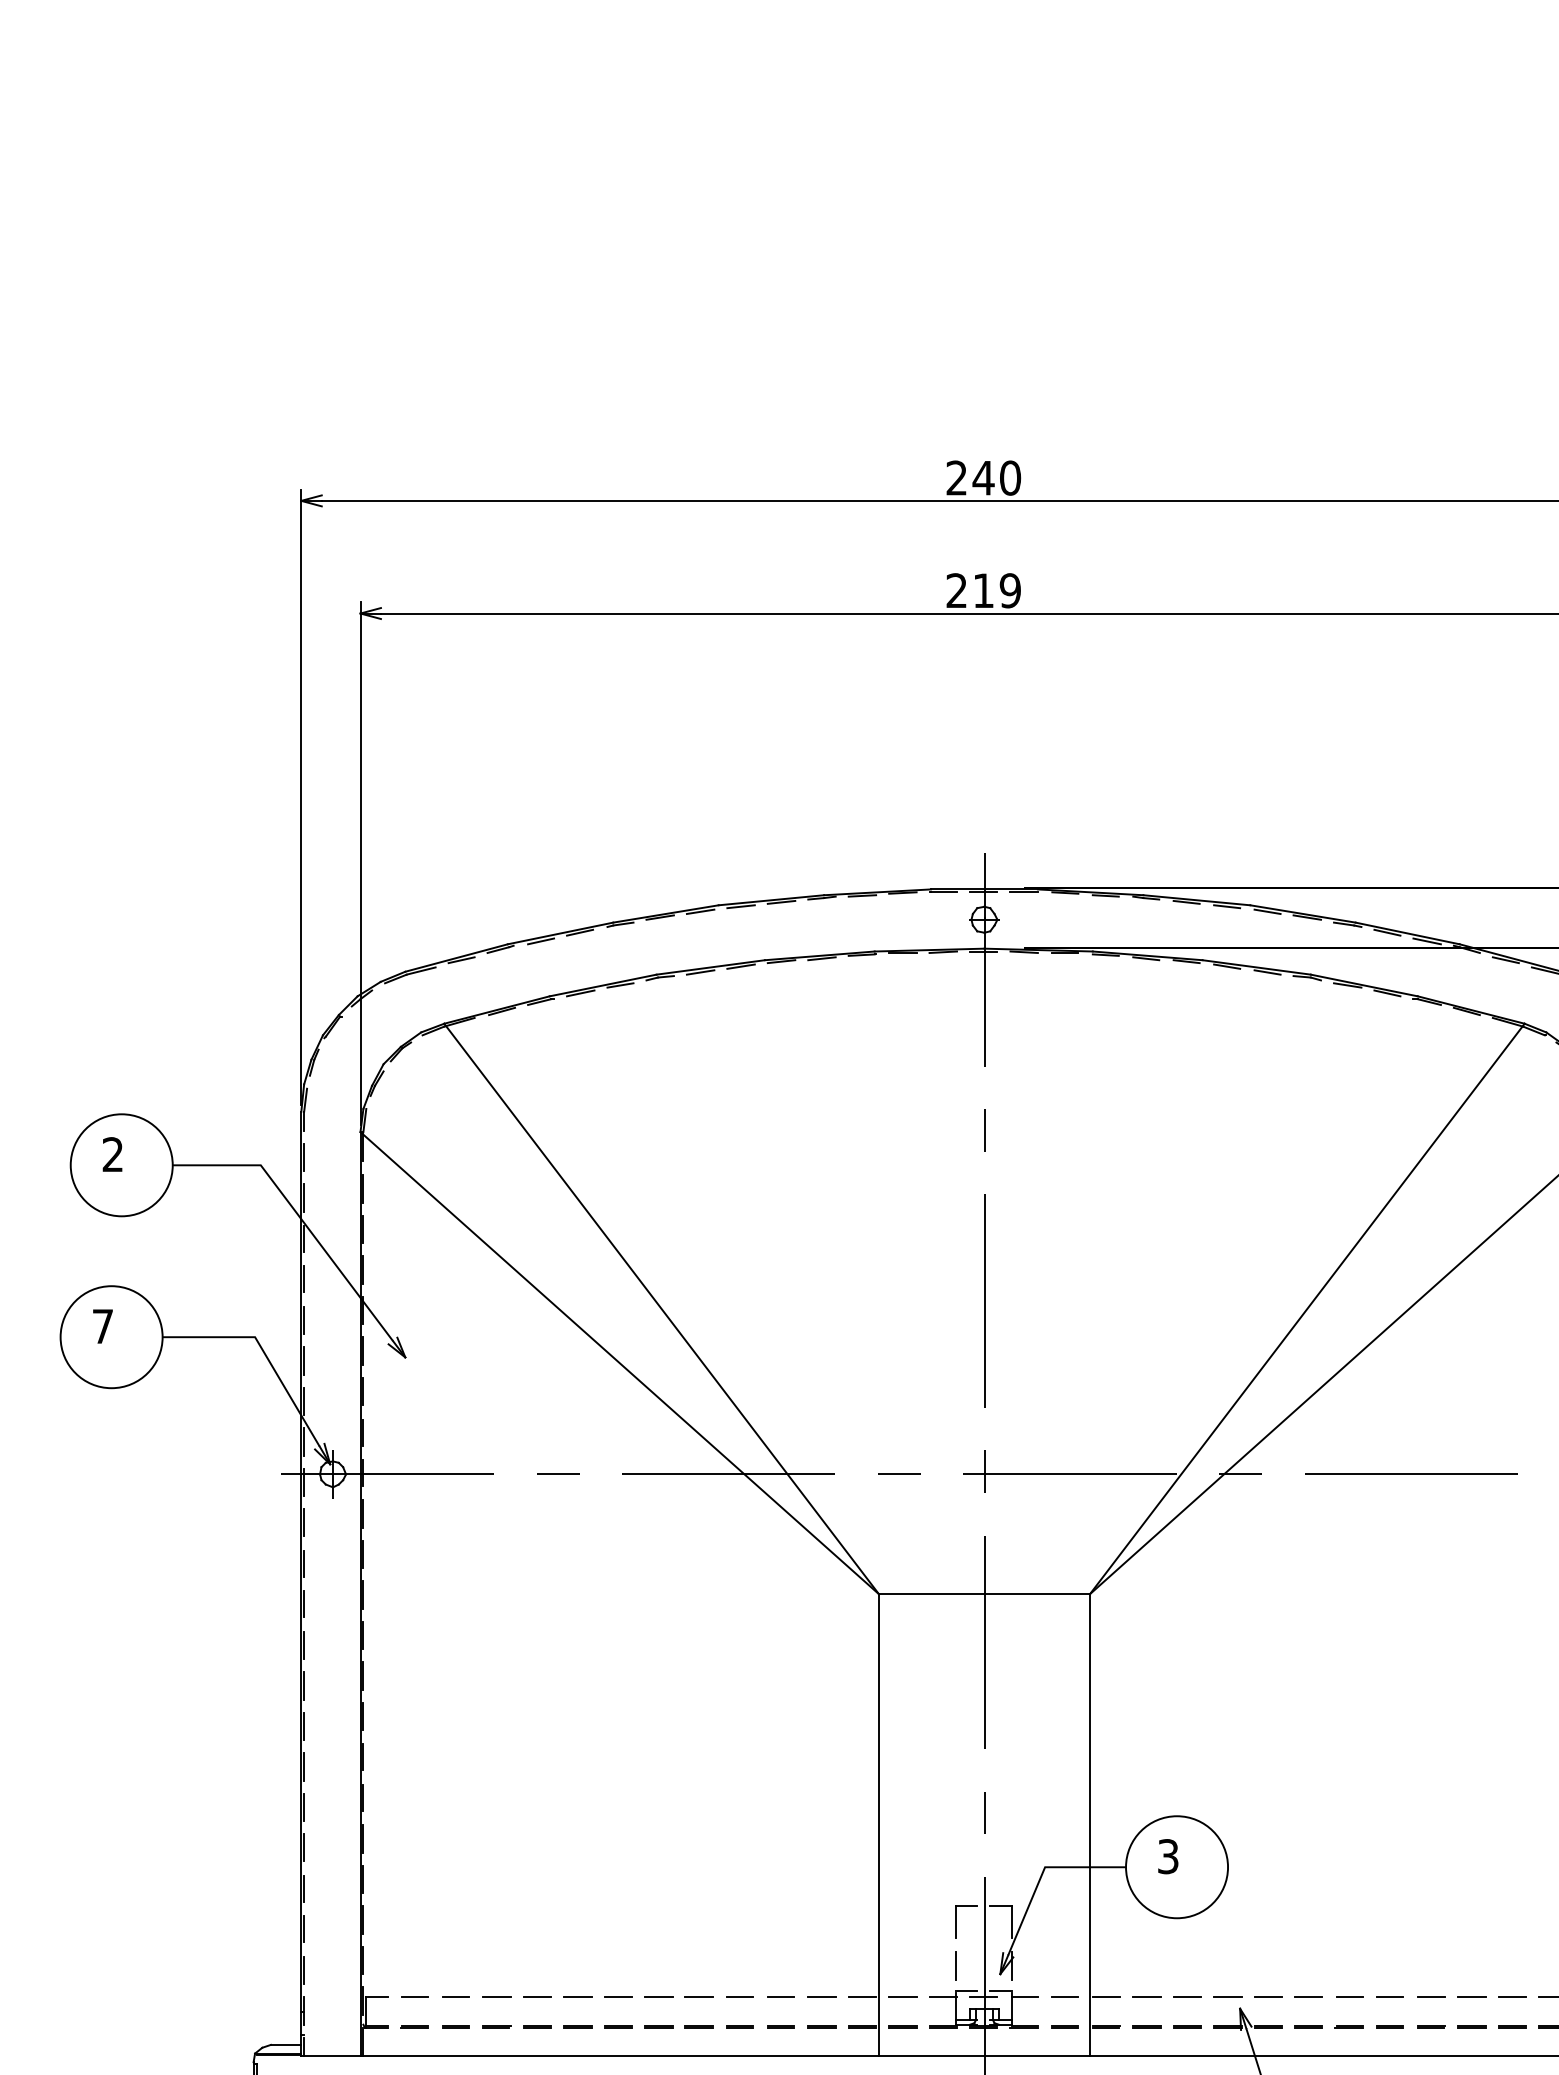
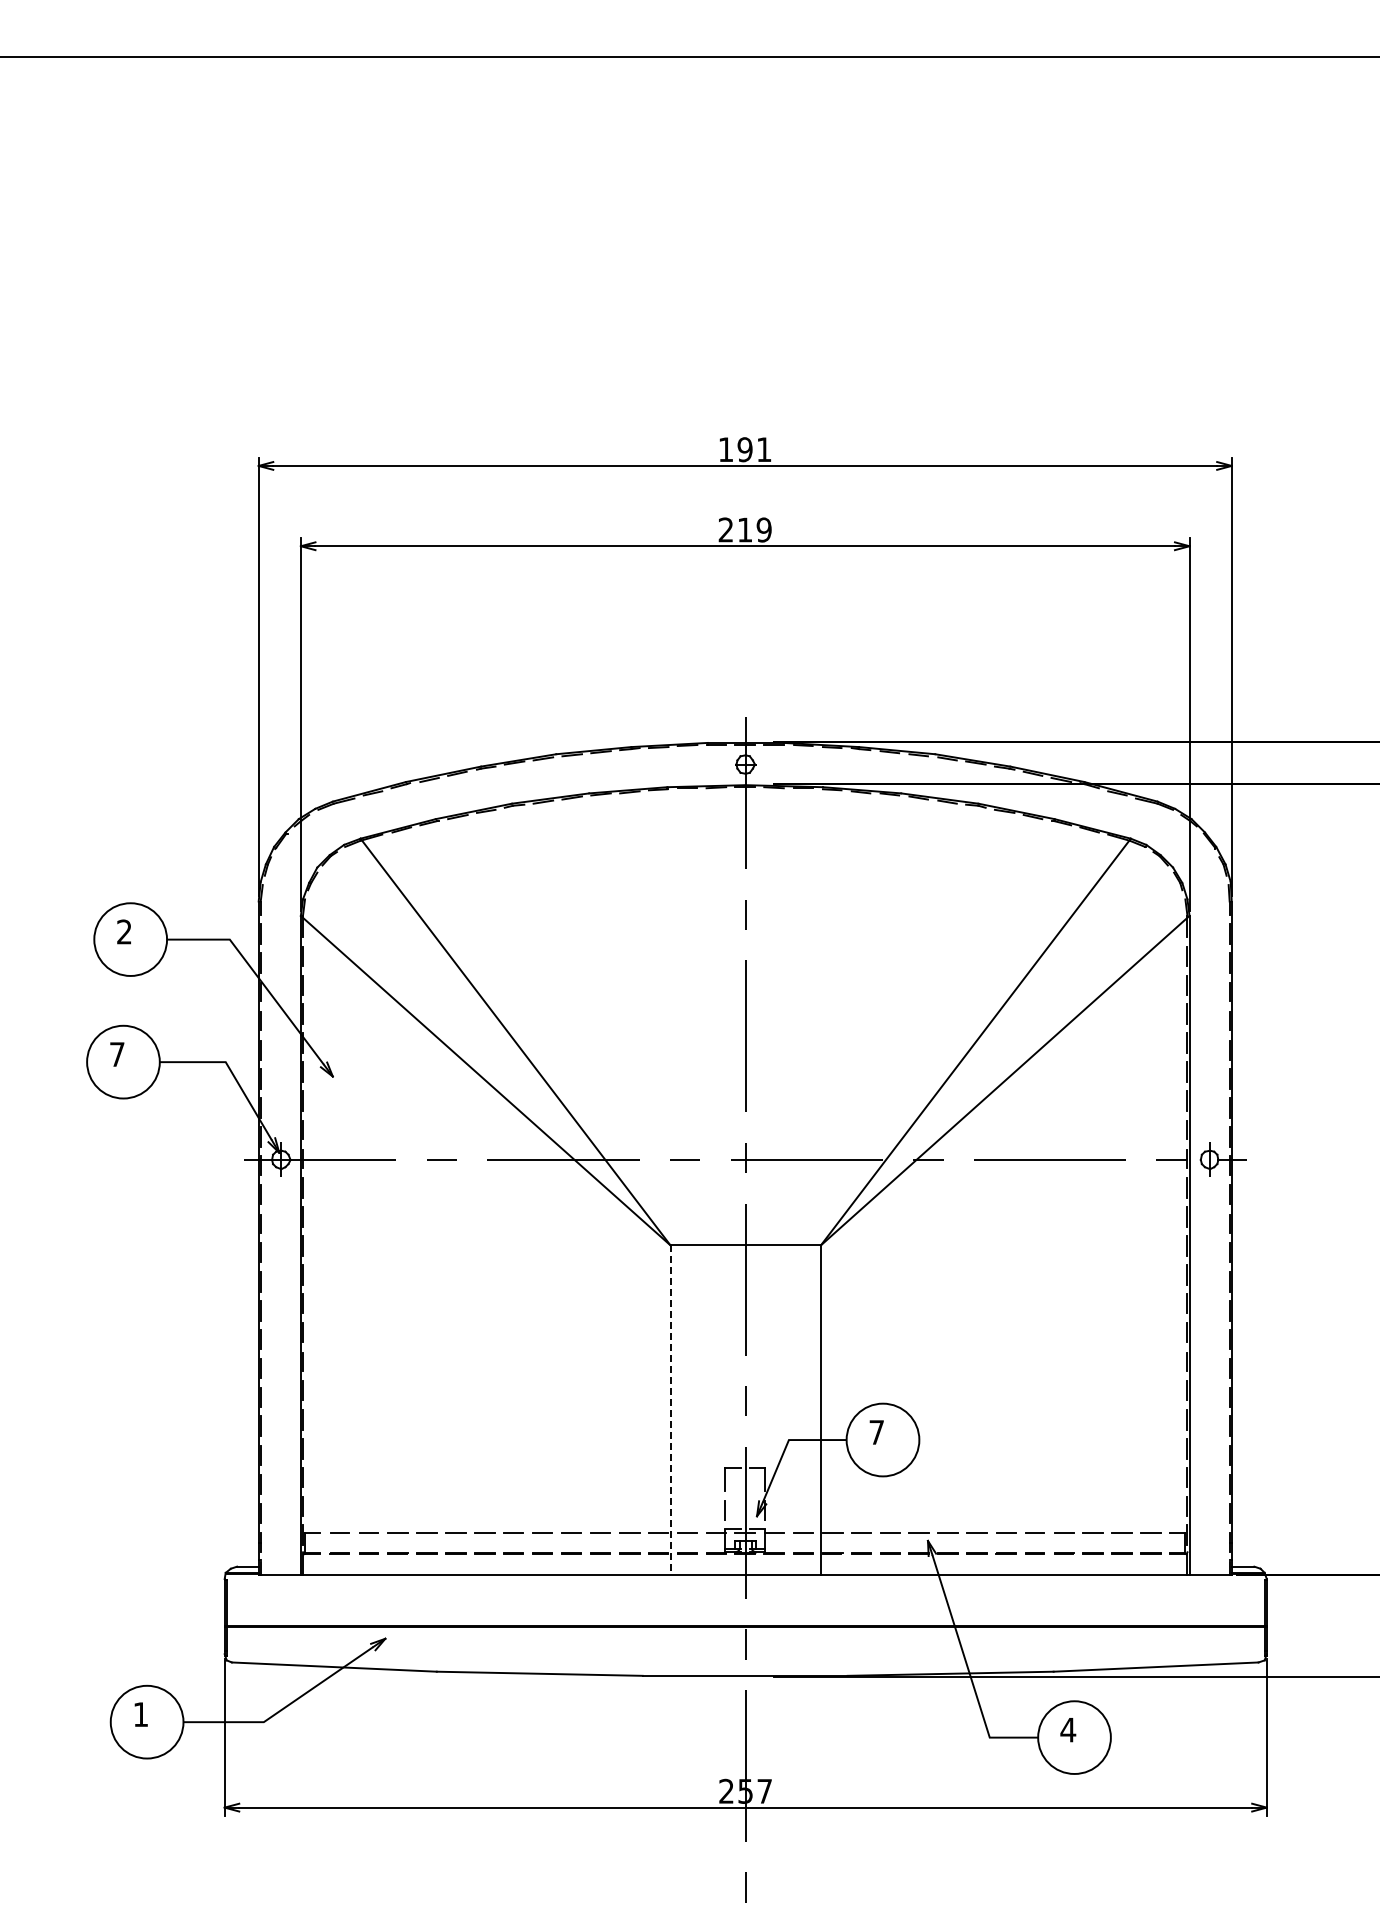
text: (982, 477) -> (744, 449), 240 -> 191
line: (878, 1825) -> (670, 1410), solid -> dashed
text: (1167, 1856) -> (876, 1432), 3 -> 7

